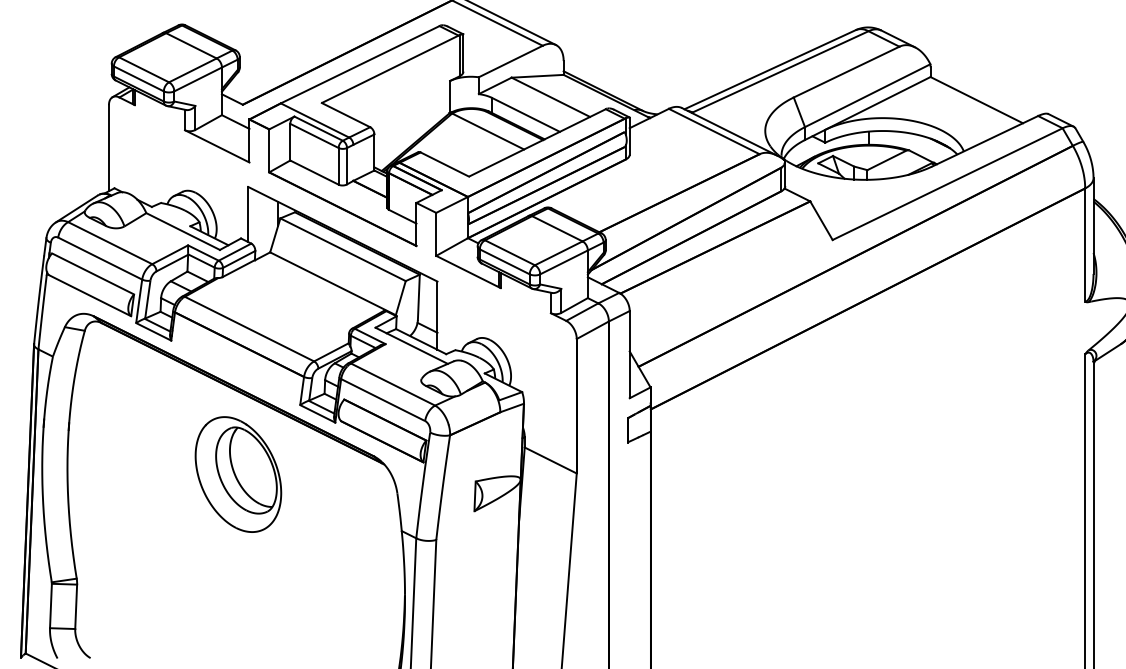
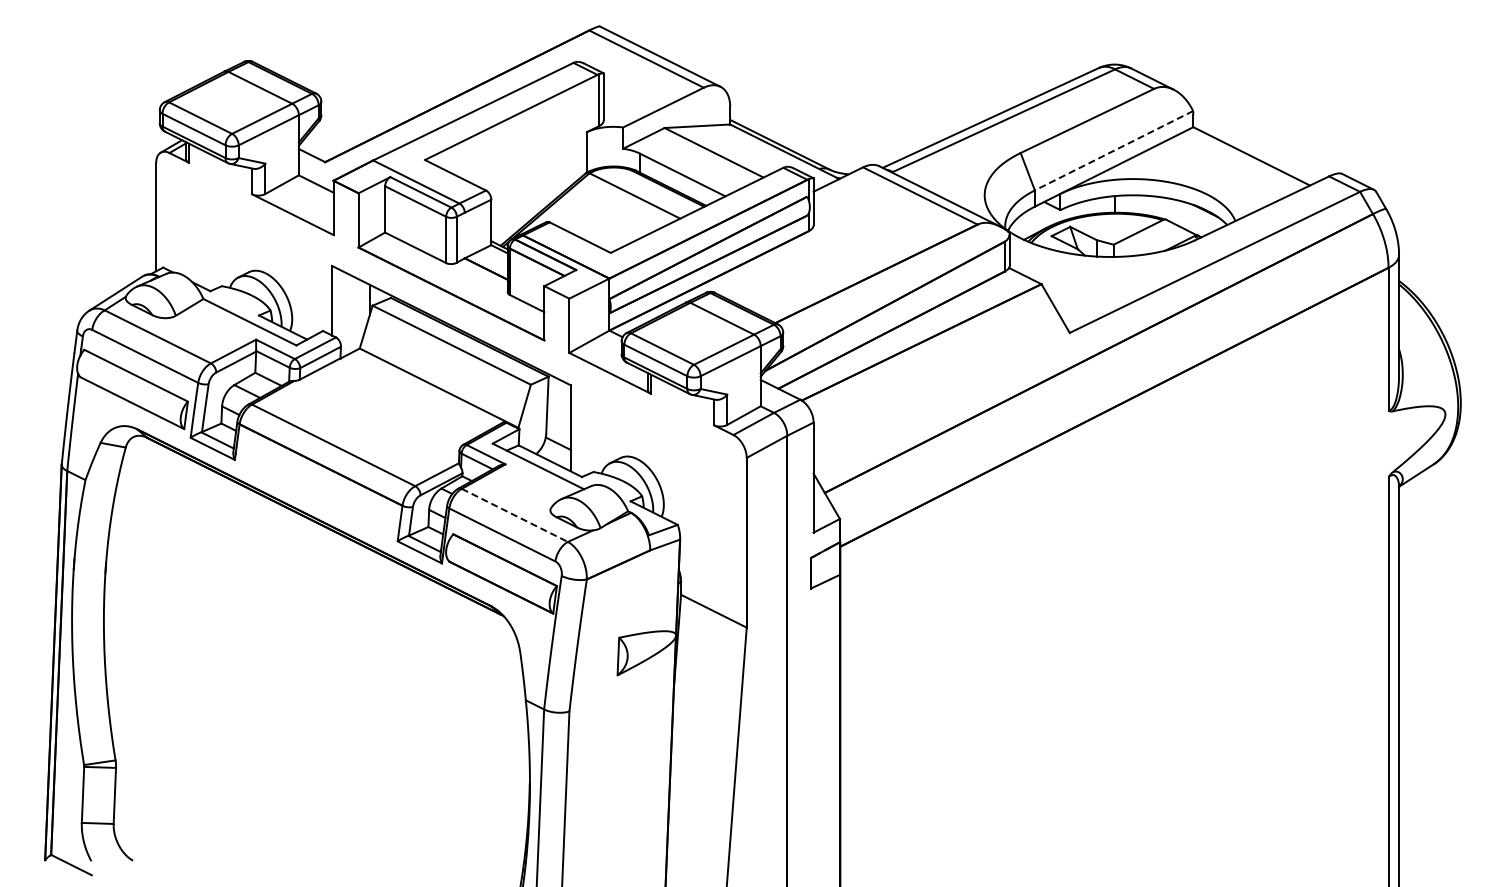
line: (867, 95) -> (1113, 150), solid -> dashed
line: (393, 384) -> (515, 515), solid -> dashed
part: (238, 474) -> (319, 628), removed

